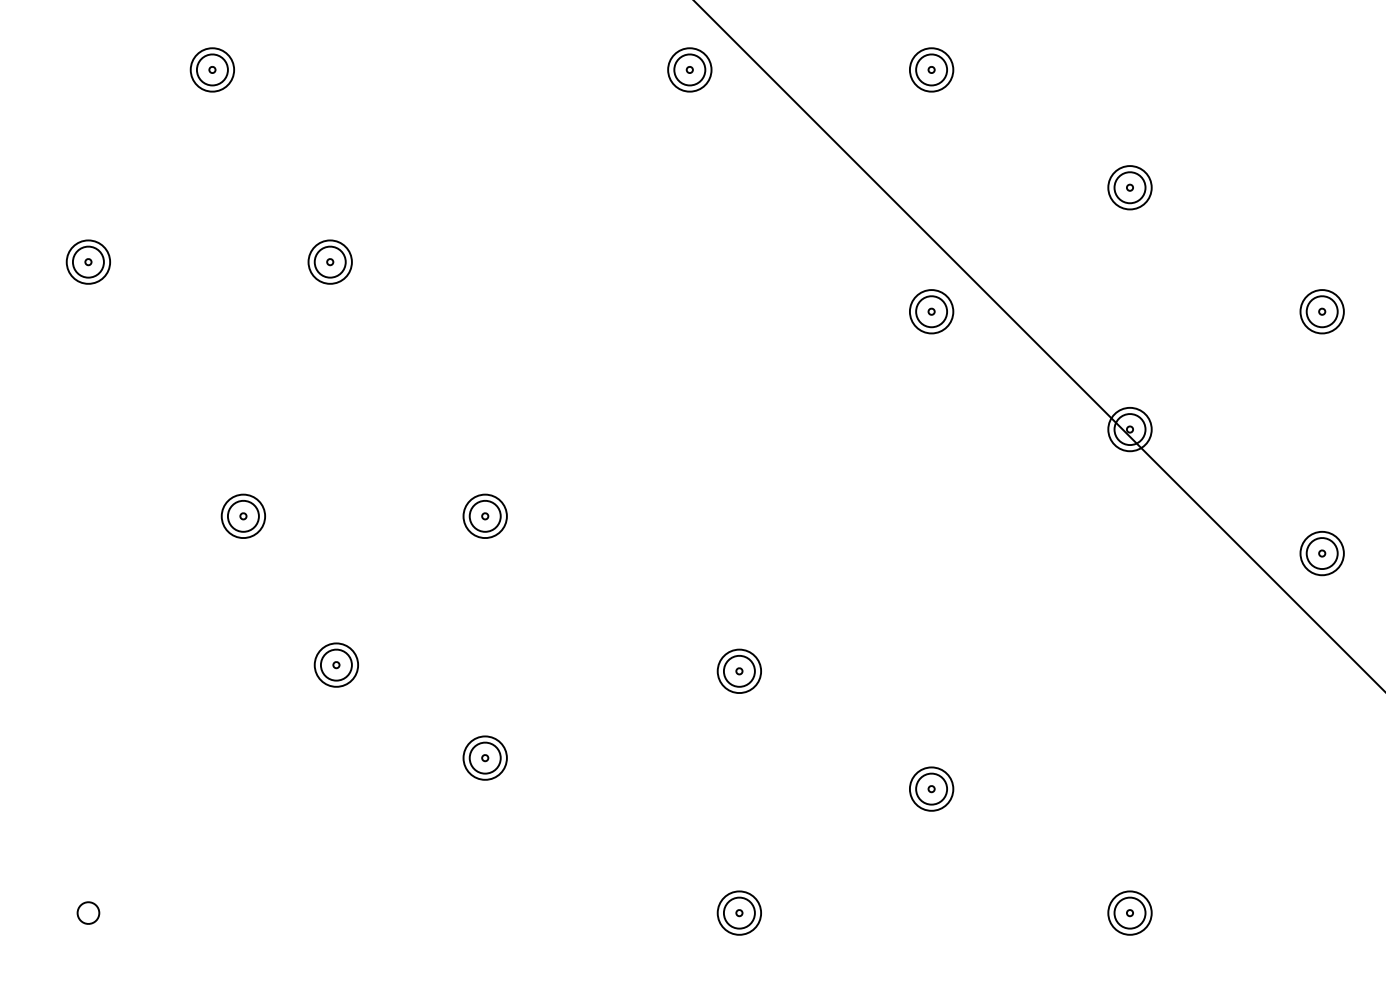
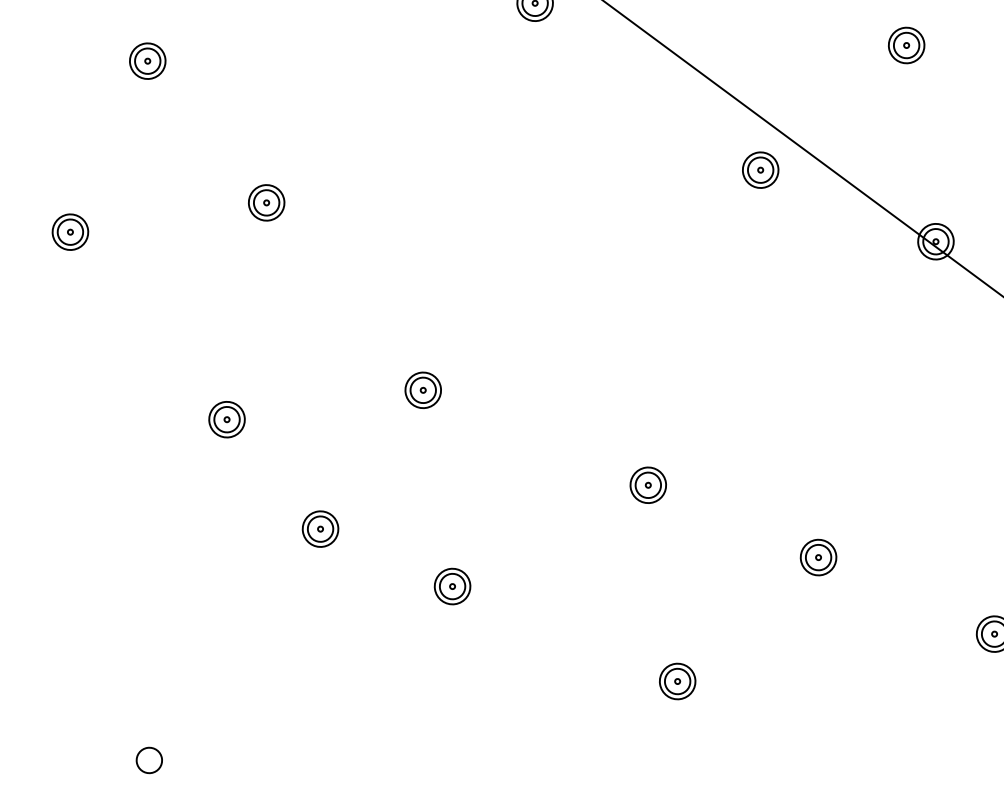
part: (88, 912) -> (149, 759), size x1.43

